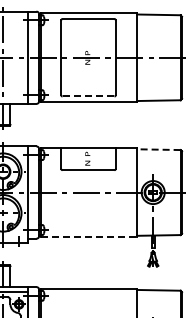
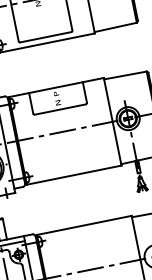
line: (88, 96) -> (45, 37), dashed -> solid
line: (158, 149) -> (124, 75), dashed -> solid
line: (89, 237) -> (74, 175), dashed -> solid

